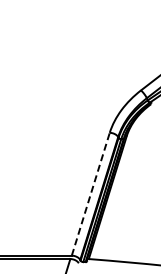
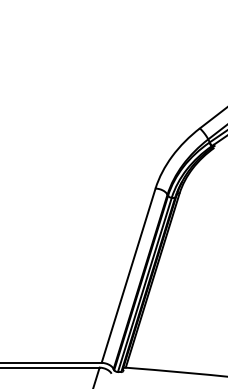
line: (90, 193) -> (128, 274), dashed -> solid

